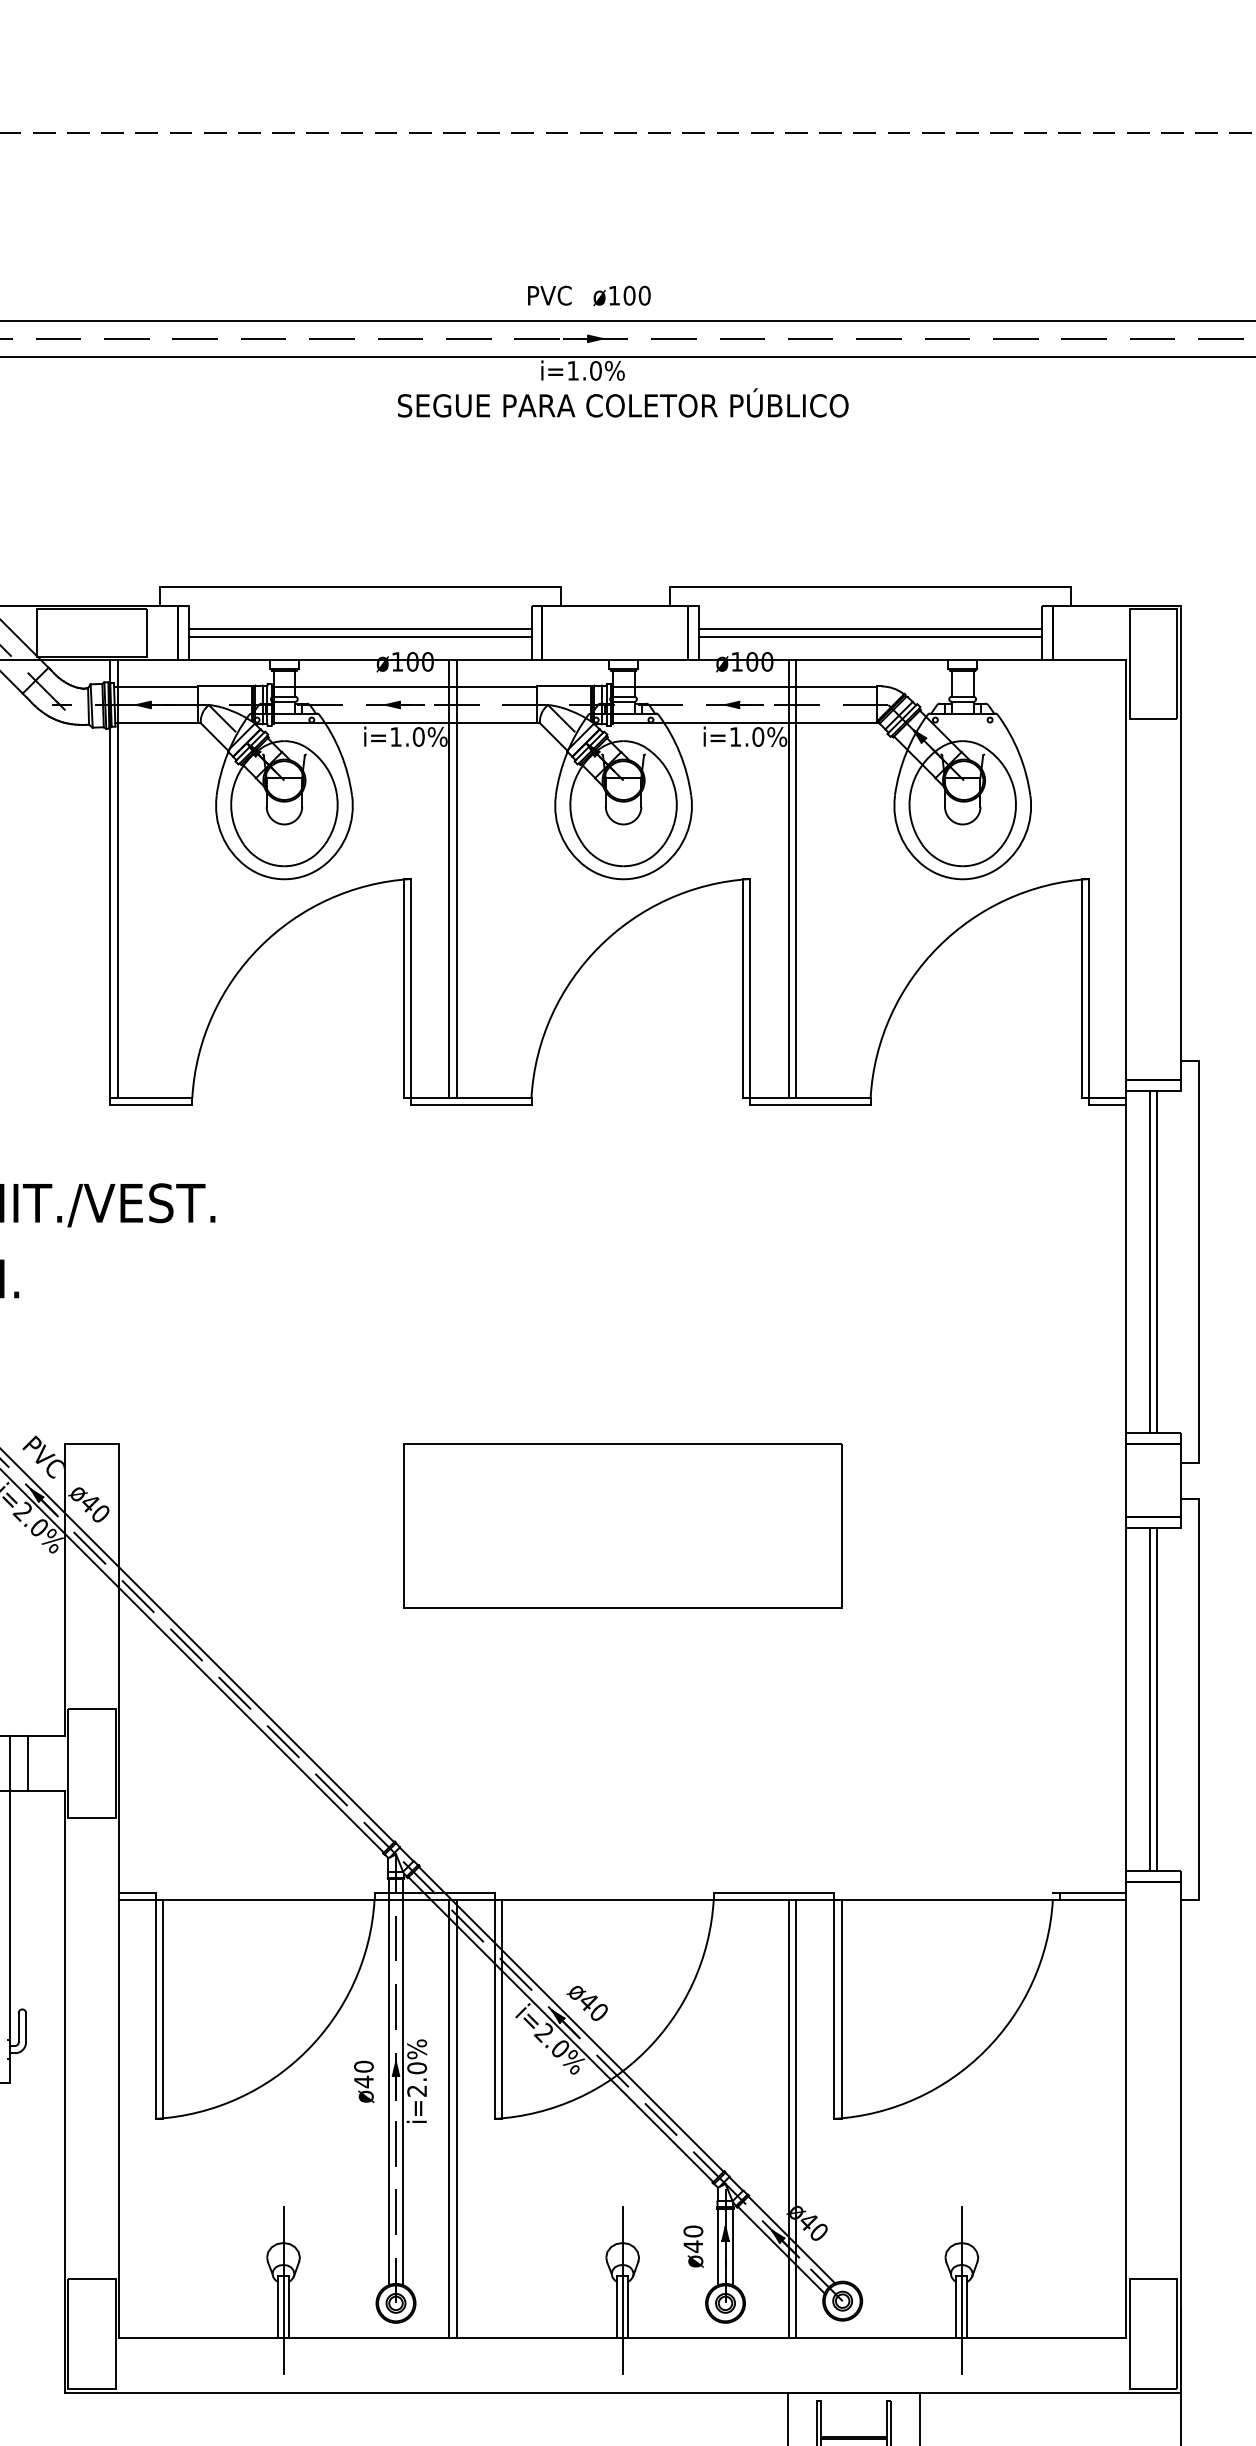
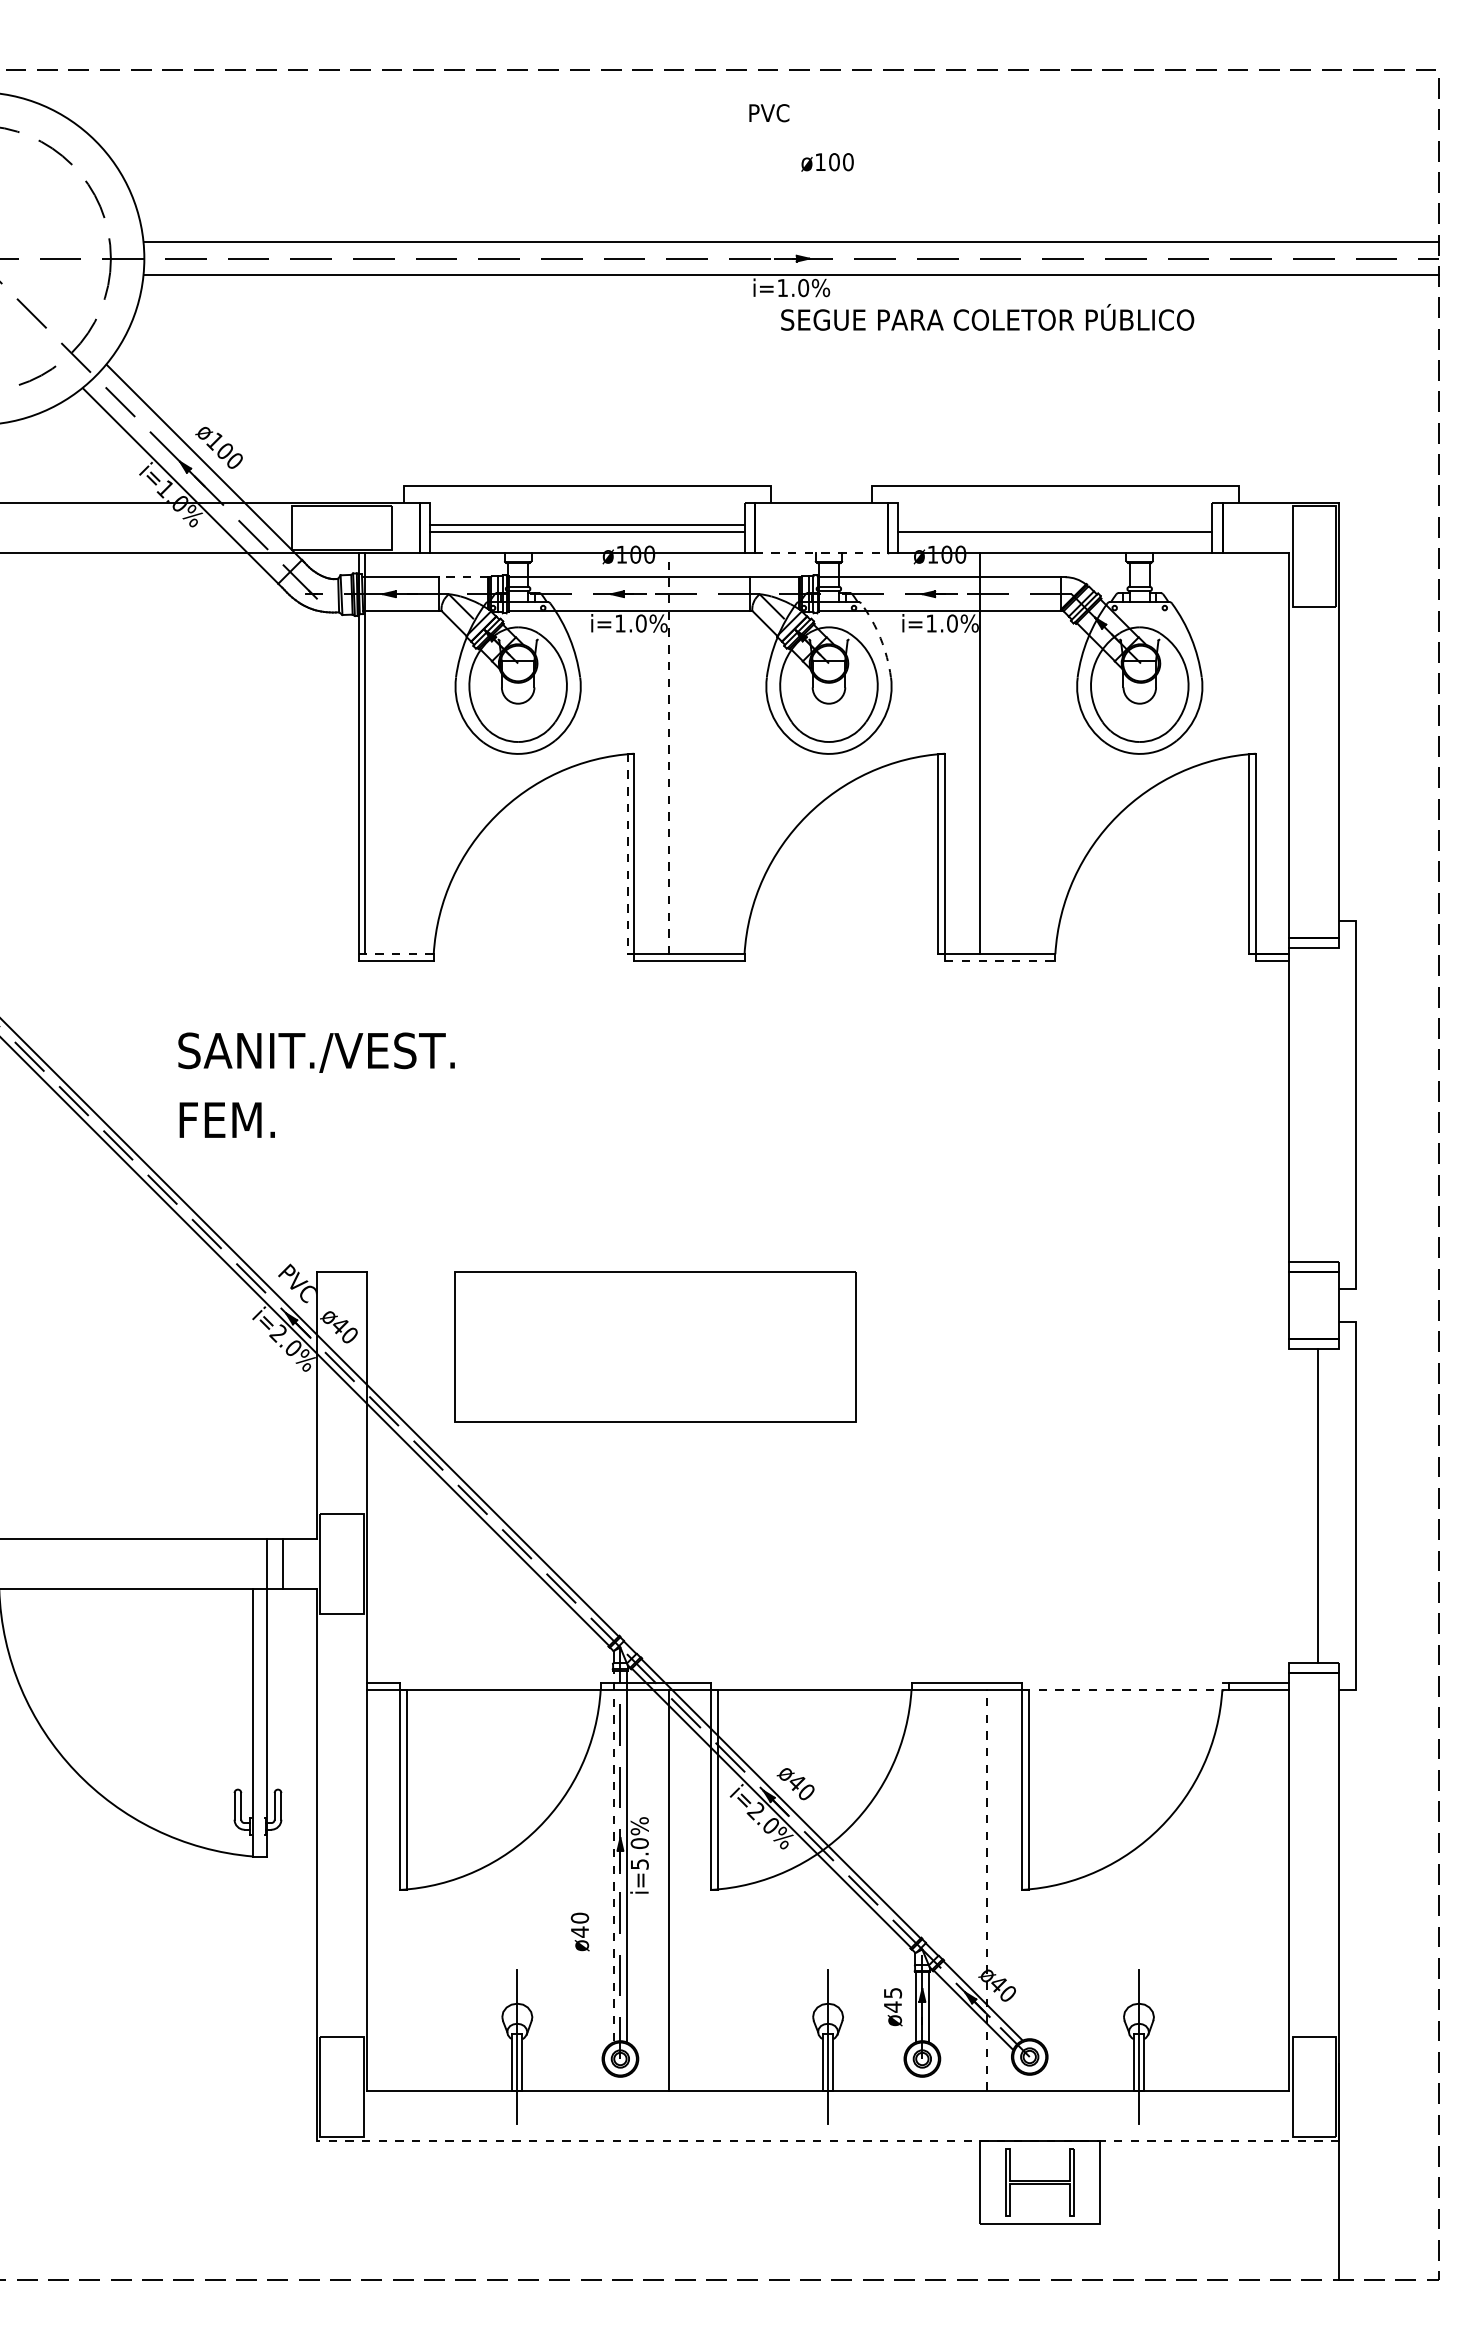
text: (549, 296) -> (769, 113), moved
text: (621, 296) -> (827, 162), moved
text: (623, 403) -> (987, 317), moved
line: (870, 628) -> (1055, 524), removed
line: (615, 660) -> (821, 553), solid -> dashed
line: (224, 686) -> (463, 577), solid -> dashed
arc: (679, 753) -> (880, 638), solid -> dashed
line: (449, 878) -> (669, 753), solid -> dashed
line: (457, 878) -> (676, 753), removed
line: (795, 878) -> (986, 753), removed
line: (403, 989) -> (627, 854), solid -> dashed
line: (151, 1098) -> (396, 954), solid -> dashed
line: (810, 1104) -> (1000, 960), solid -> dashed
line: (1150, 1261) -> (1311, 1104), removed
line: (1156, 1261) -> (1317, 1104), removed
part: (623, 1525) -> (655, 1346), moved
line: (1126, 1699) -> (1289, 1505), removed
line: (1150, 1699) -> (1311, 1505), removed
line: (943, 1900) -> (1122, 1689), solid -> dashed
text: (363, 2081) -> (579, 1931), moved
line: (388, 2081) -> (613, 1855), solid -> dashed
text: (416, 2091) -> (639, 1864), i=2.0% -> i=5.0%
line: (457, 2118) -> (676, 1889), removed
line: (788, 2118) -> (980, 1889), removed
line: (795, 2119) -> (986, 1890), solid -> dashed
text: (692, 2230) -> (892, 1992), ø40 -> ø45
line: (621, 2392) -> (827, 2140), solid -> dashed

